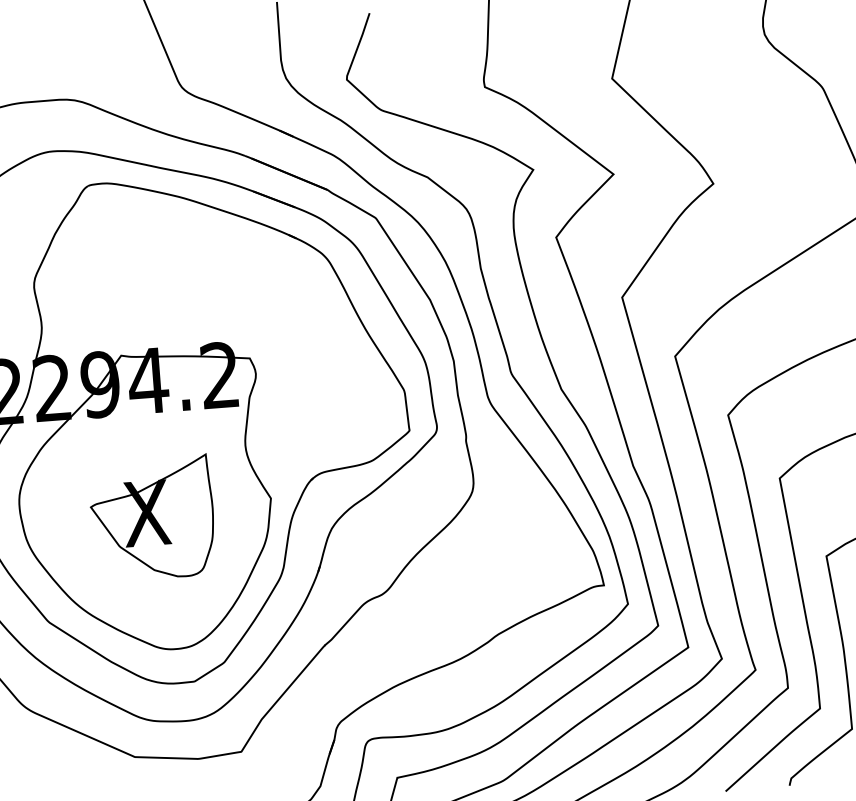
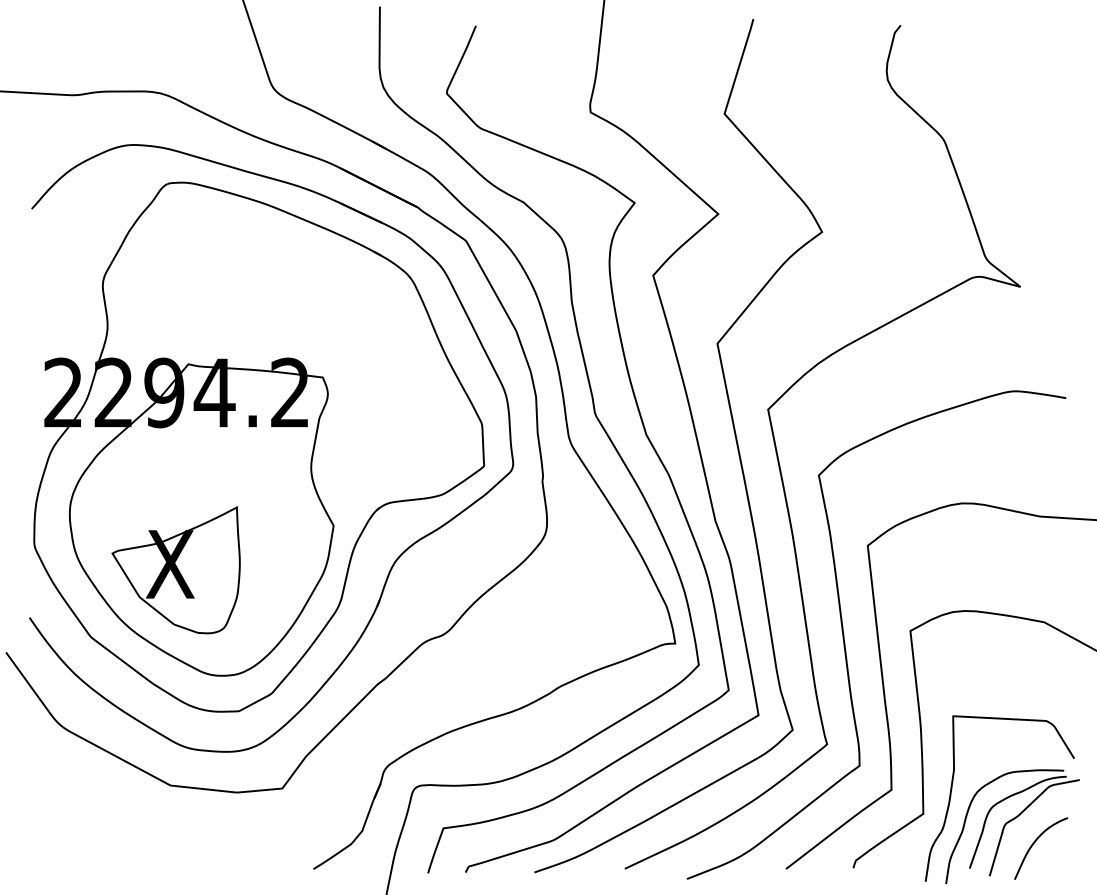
part: (151, 518) -> (175, 570), moved

